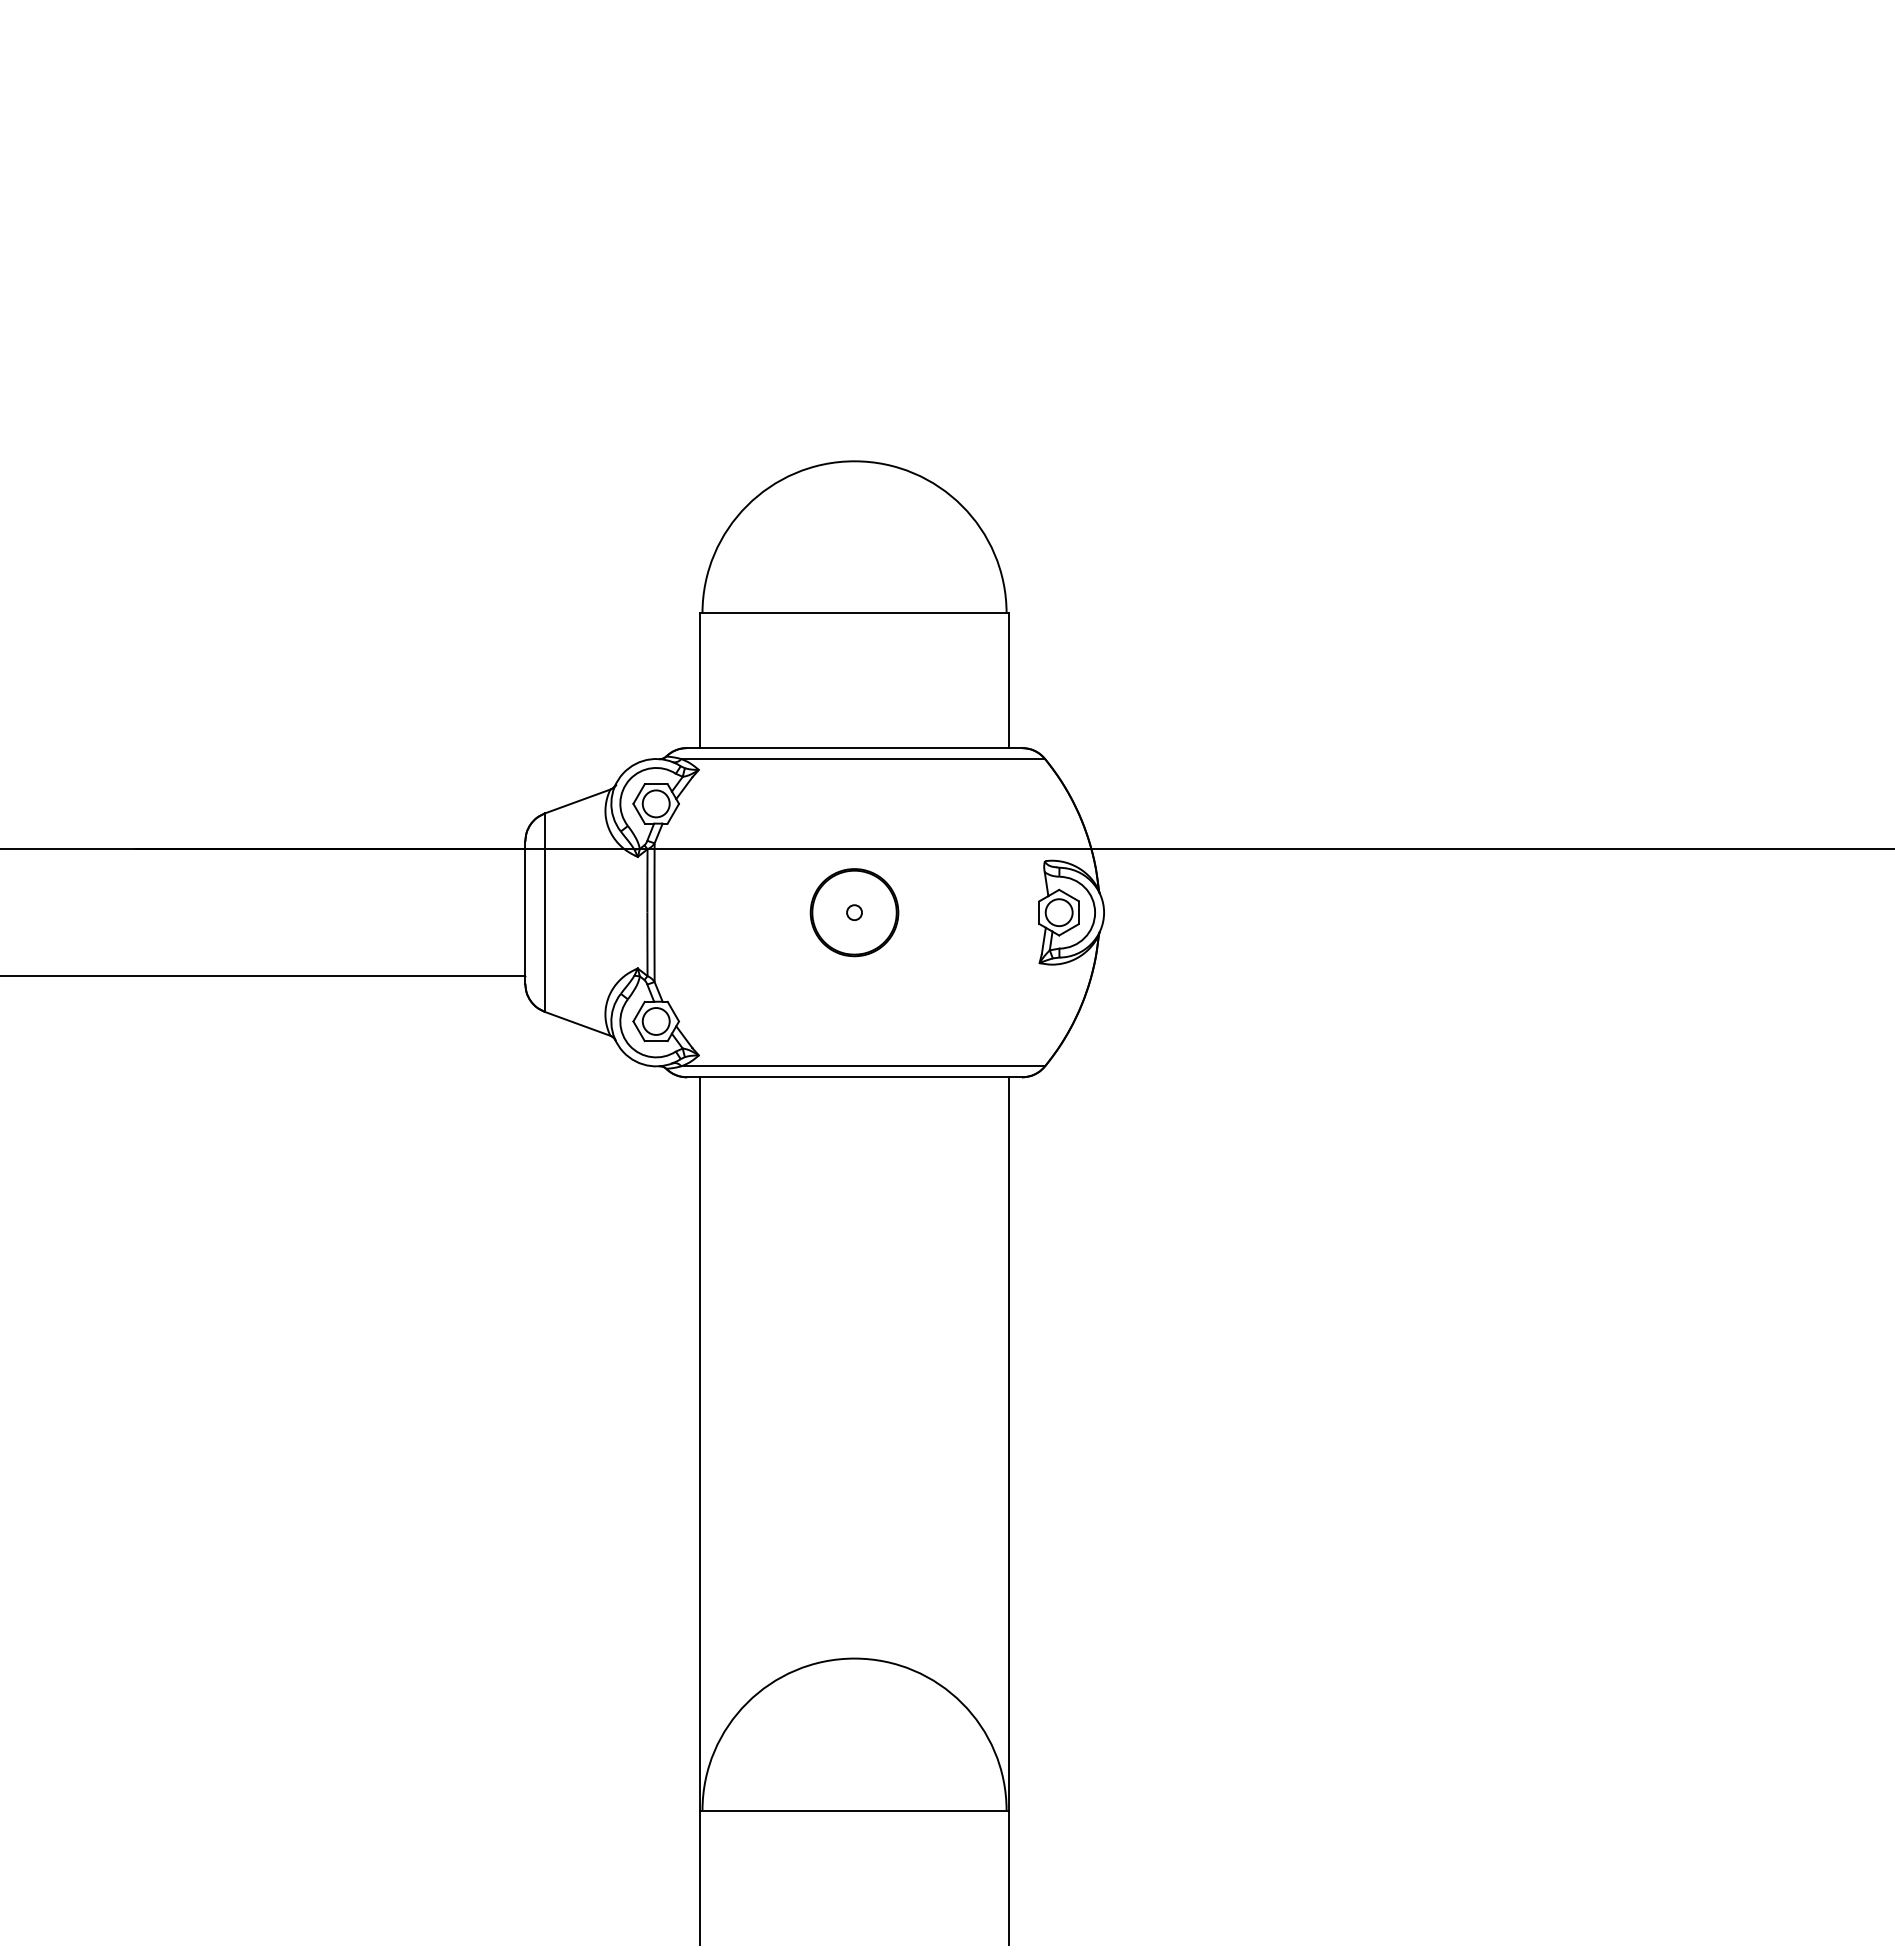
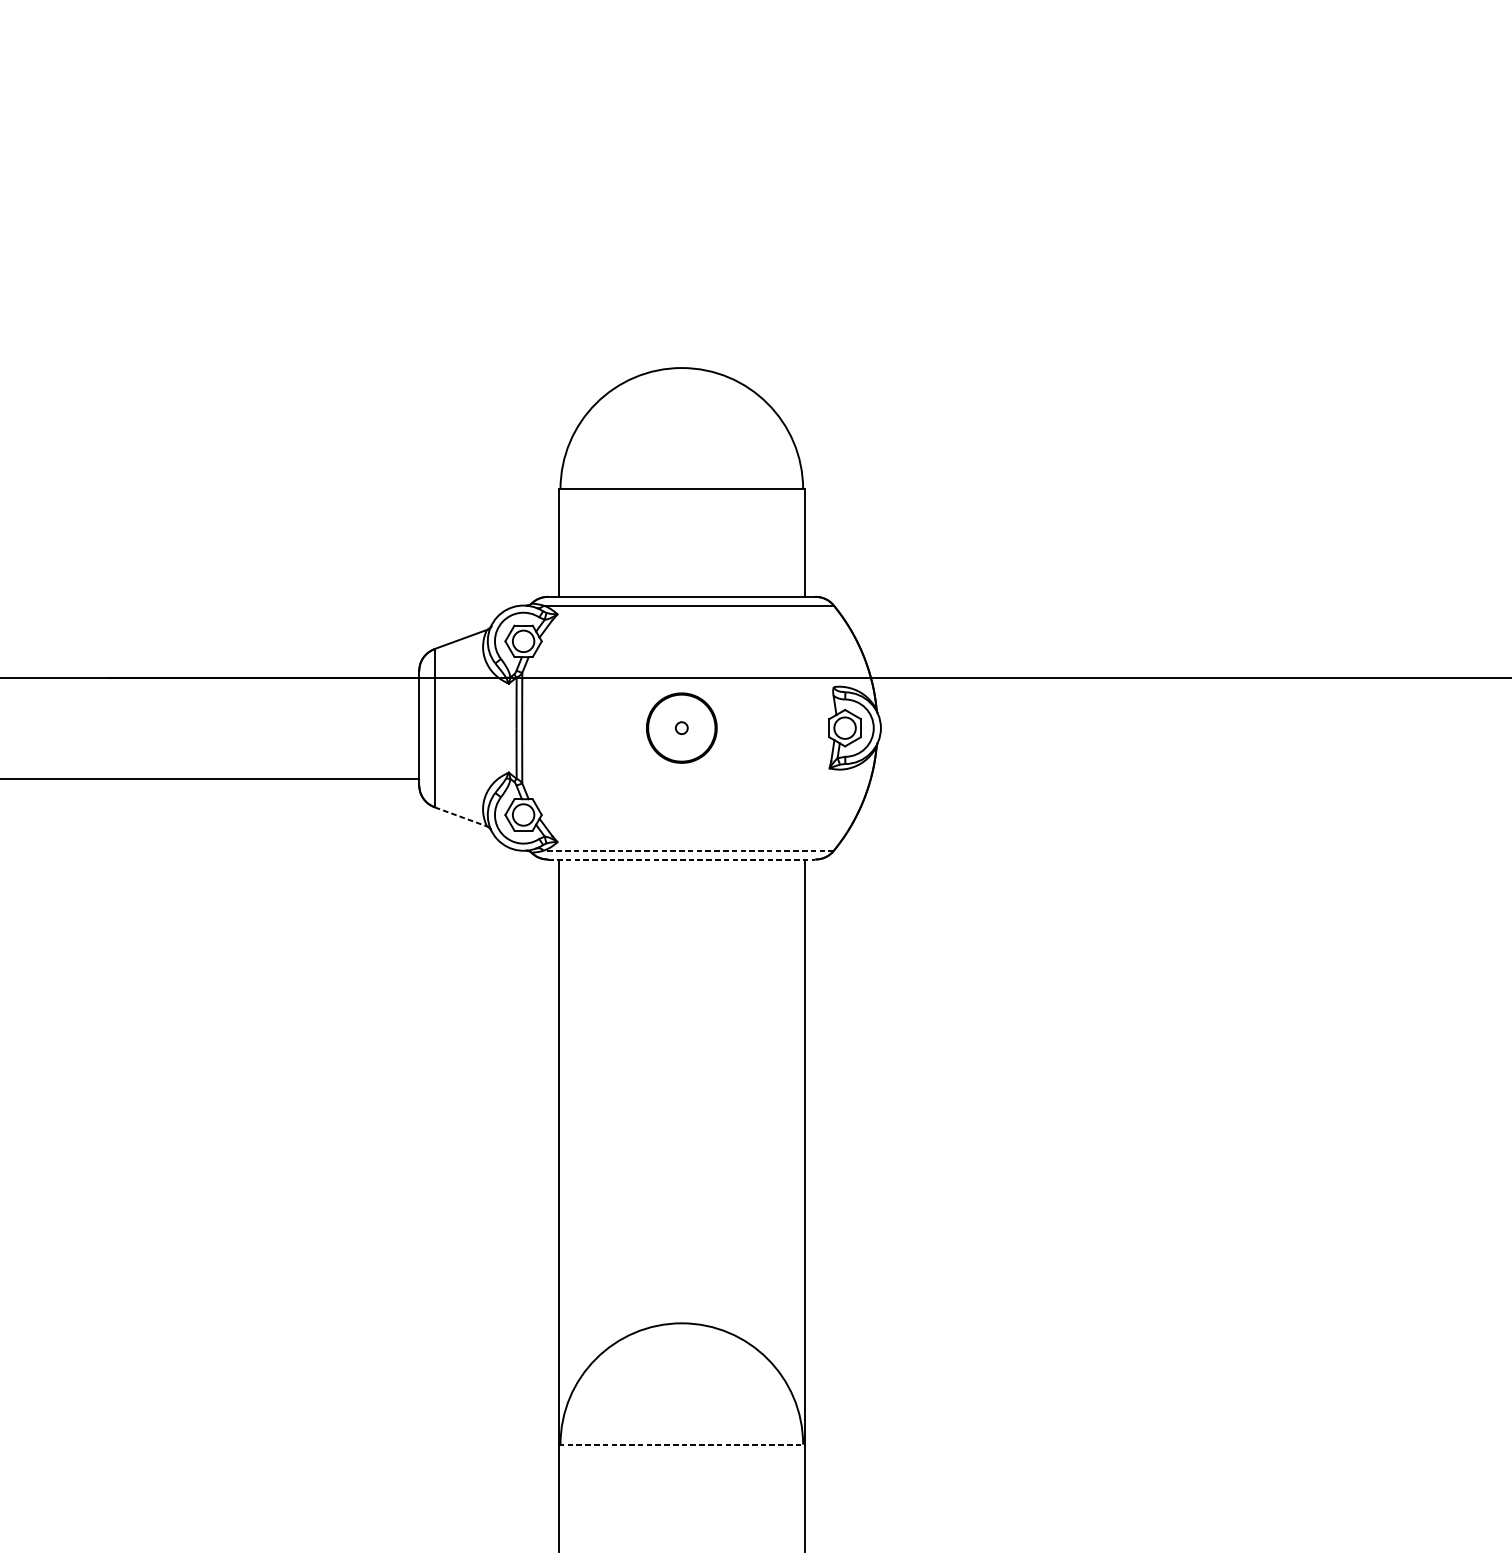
line: (577, 1023) -> (460, 816), solid -> dashed
line: (863, 1066) -> (688, 850), solid -> dashed
line: (855, 1077) -> (682, 859), solid -> dashed
line: (855, 1810) -> (682, 1444), solid -> dashed

